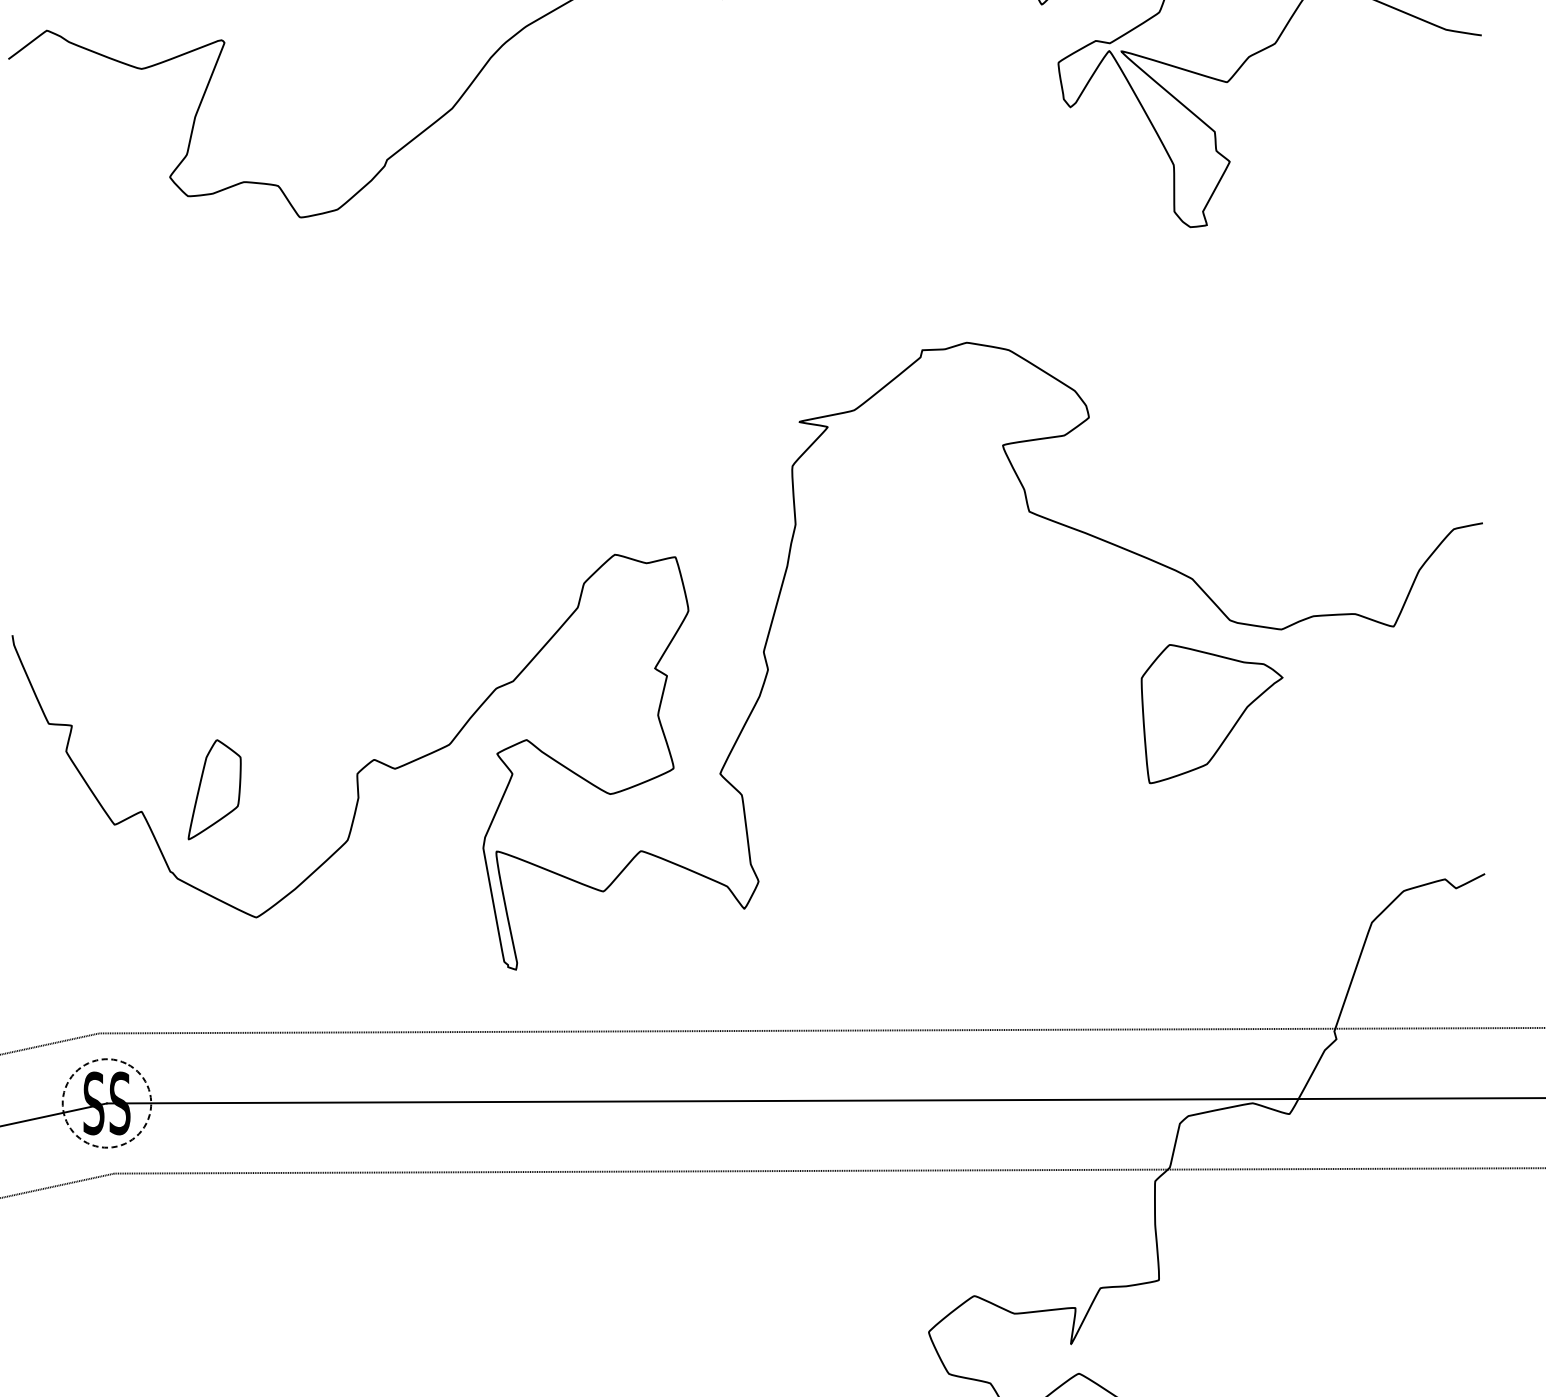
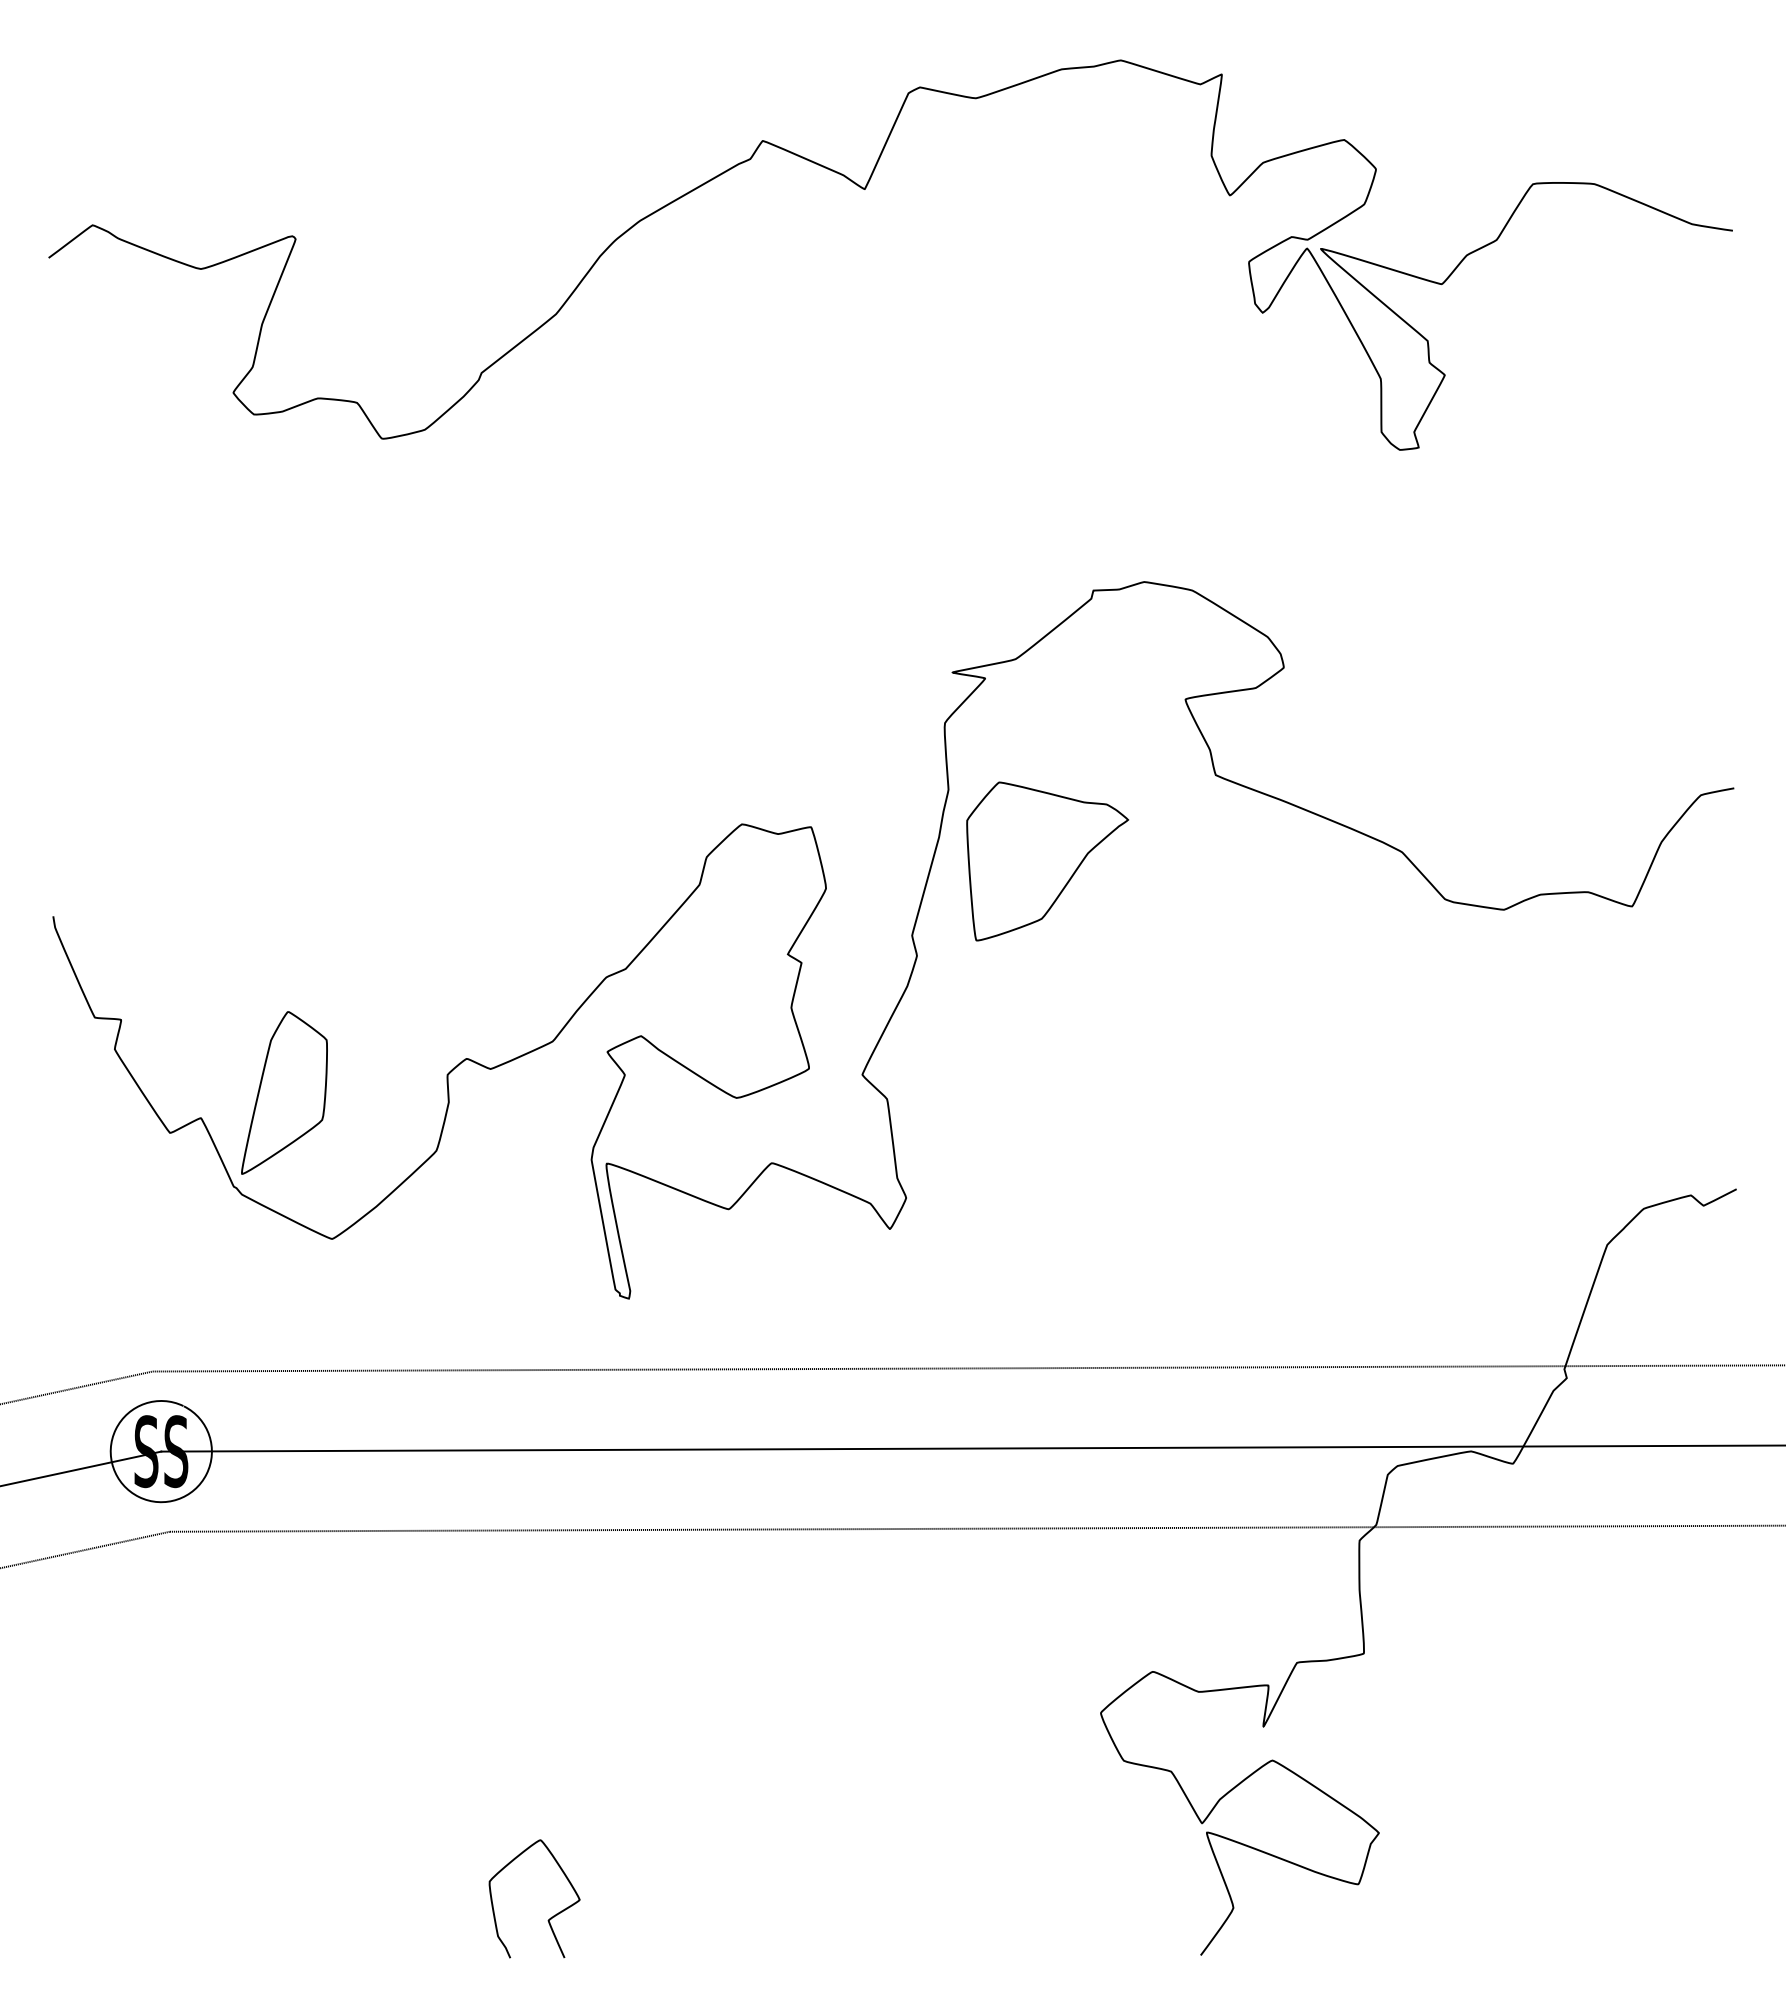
part: (1211, 714) -> (1047, 861), moved
part: (214, 789) -> (284, 1092), size x1.43
arc: (86, 1142) -> (138, 1496), dashed -> solid

